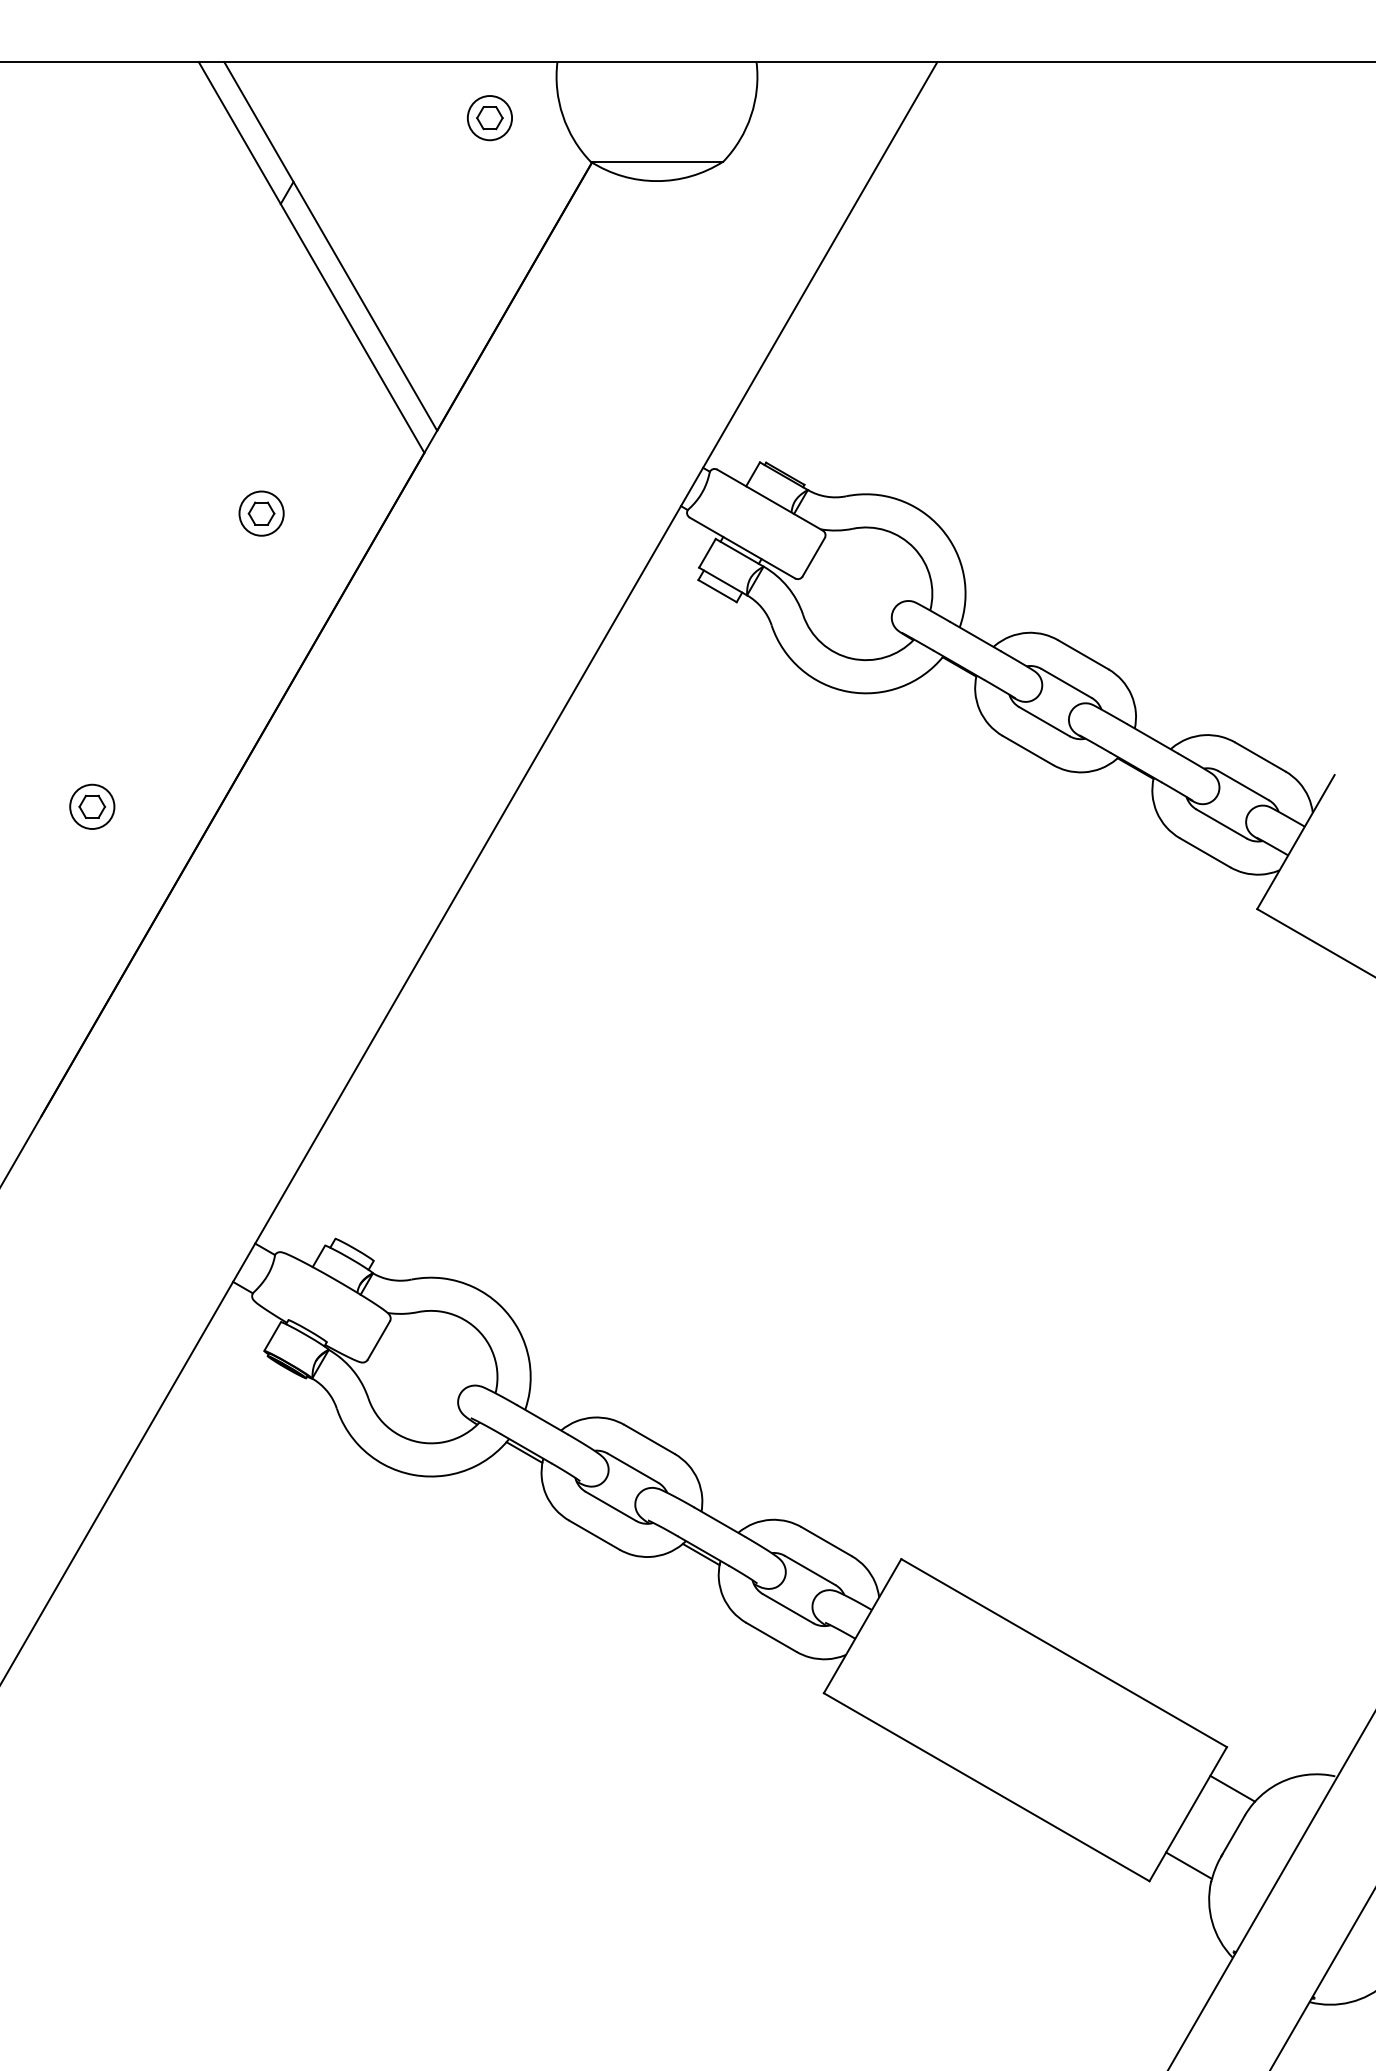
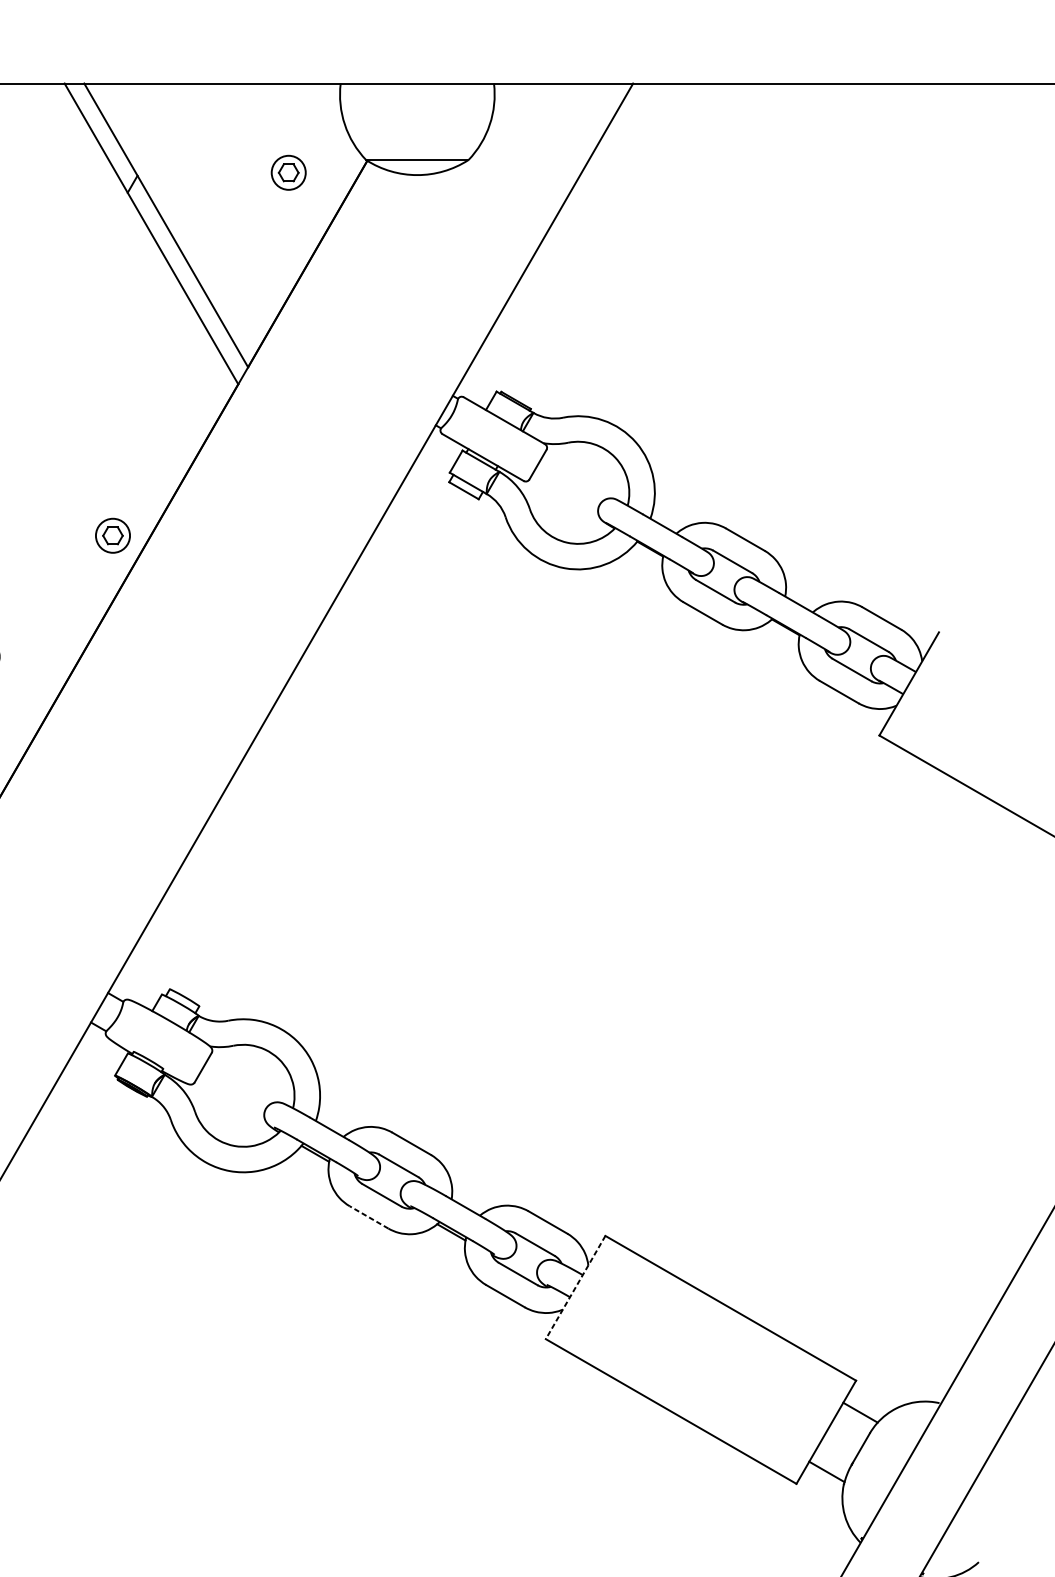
part: (489, 118) -> (288, 173), moved
part: (261, 513) -> (112, 535), moved
line: (593, 1534) -> (368, 1216), solid -> dashed
line: (862, 1626) -> (575, 1287), solid -> dashed

